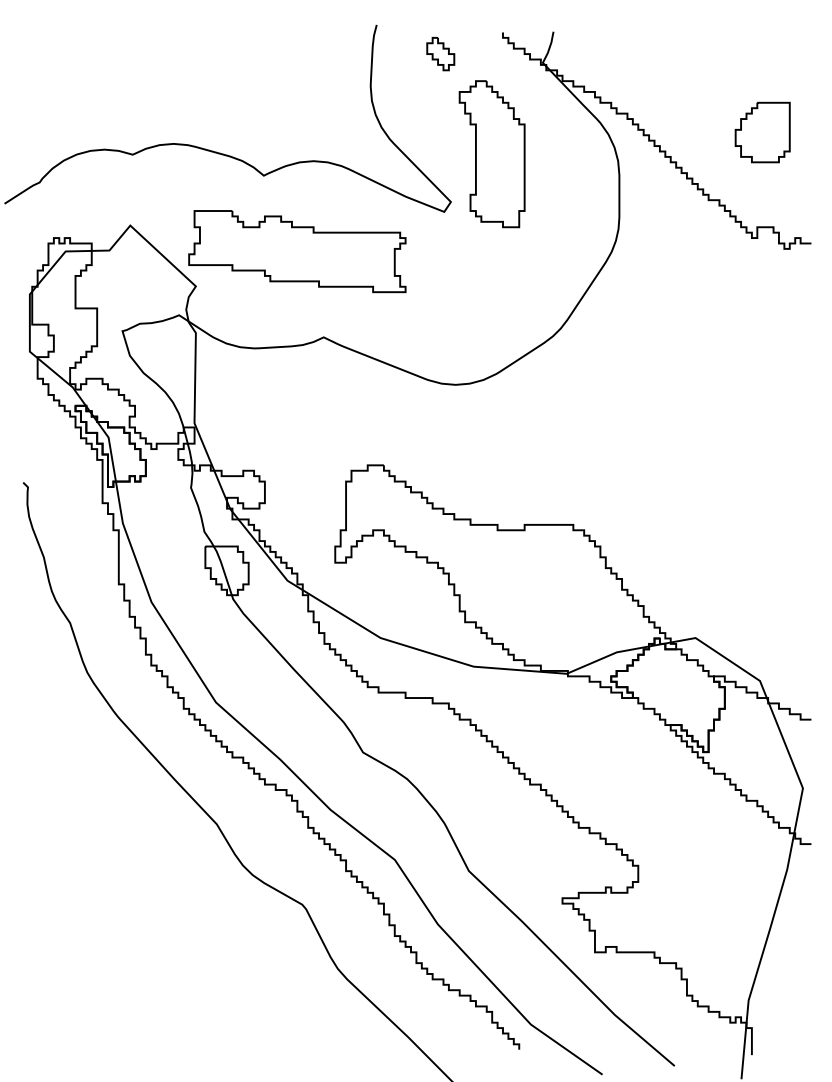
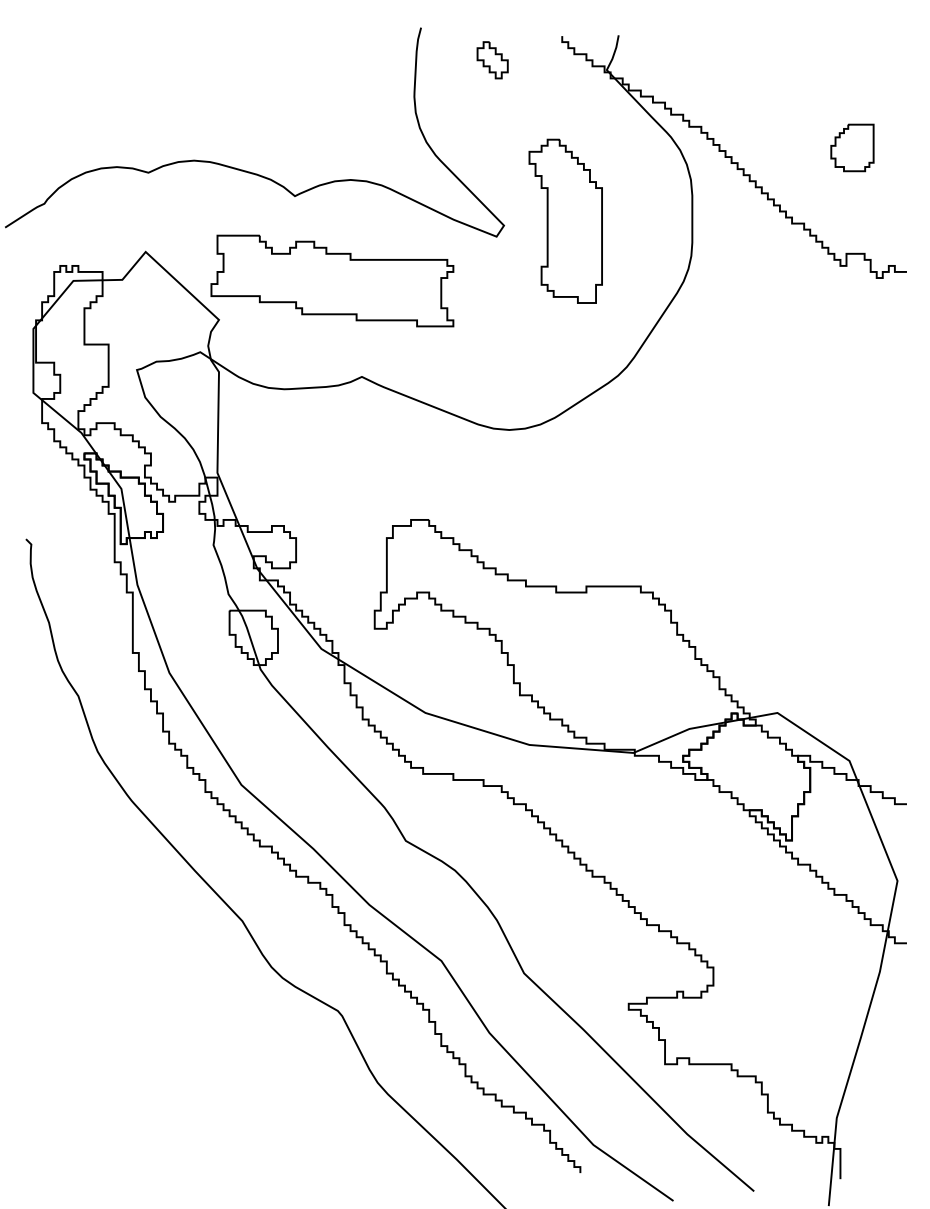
part: (762, 132) -> (852, 147), size x0.7
part: (491, 154) -> (565, 221), moved

